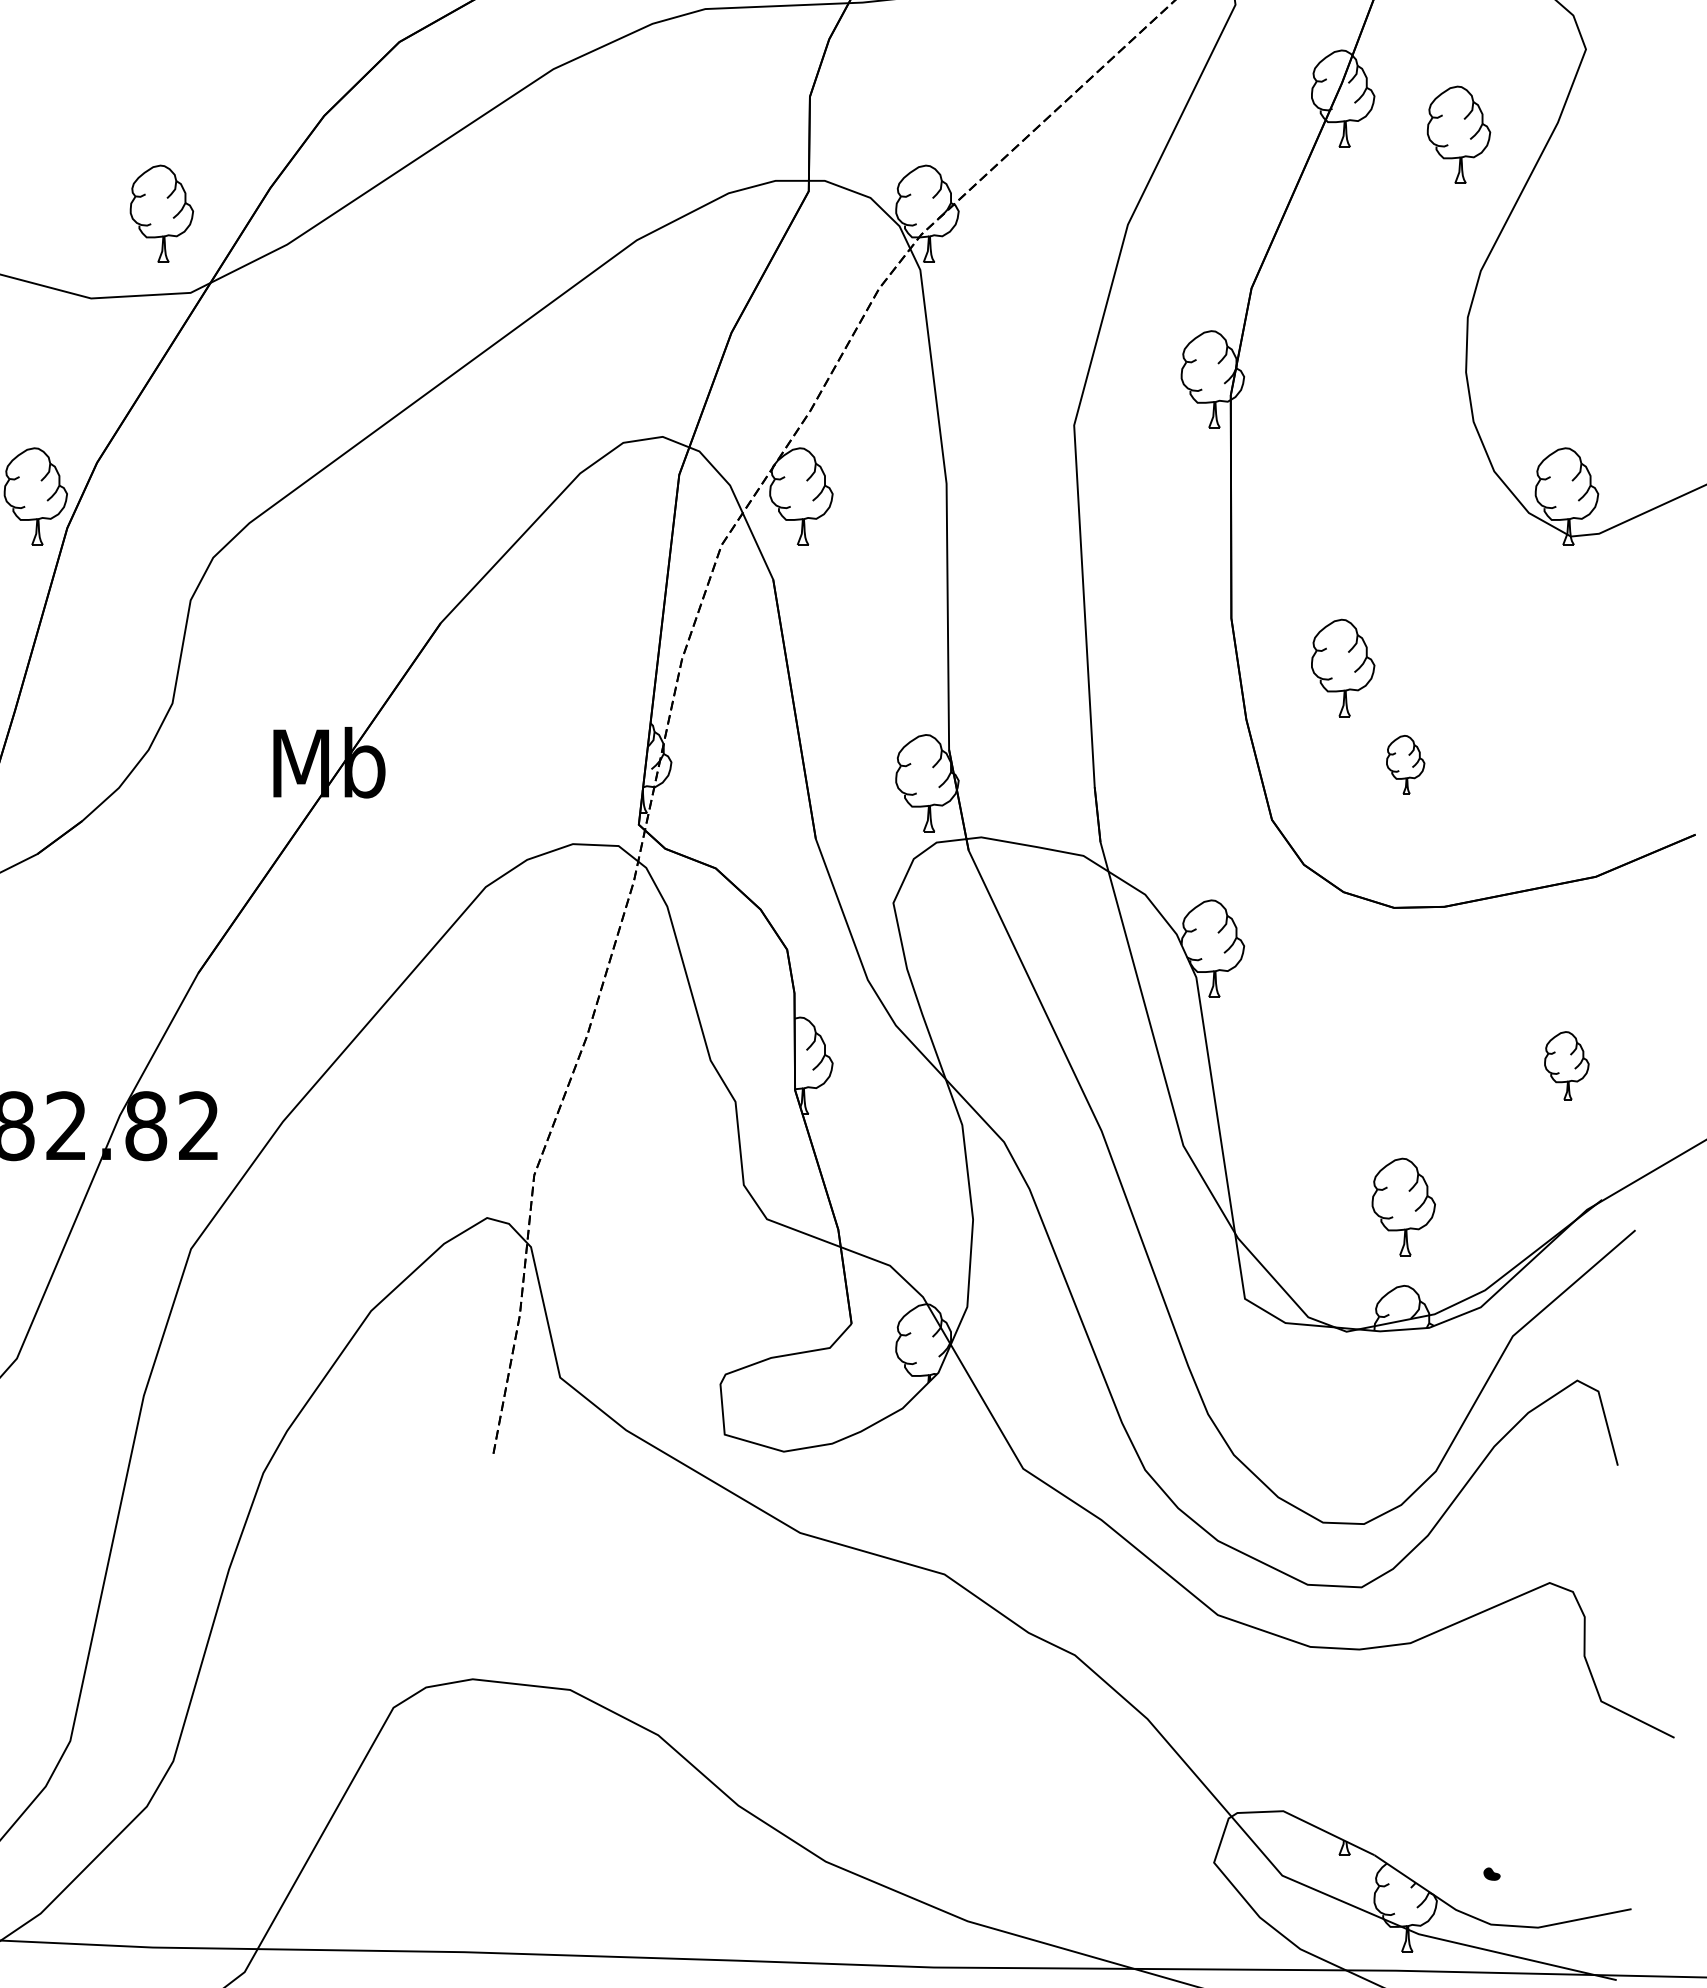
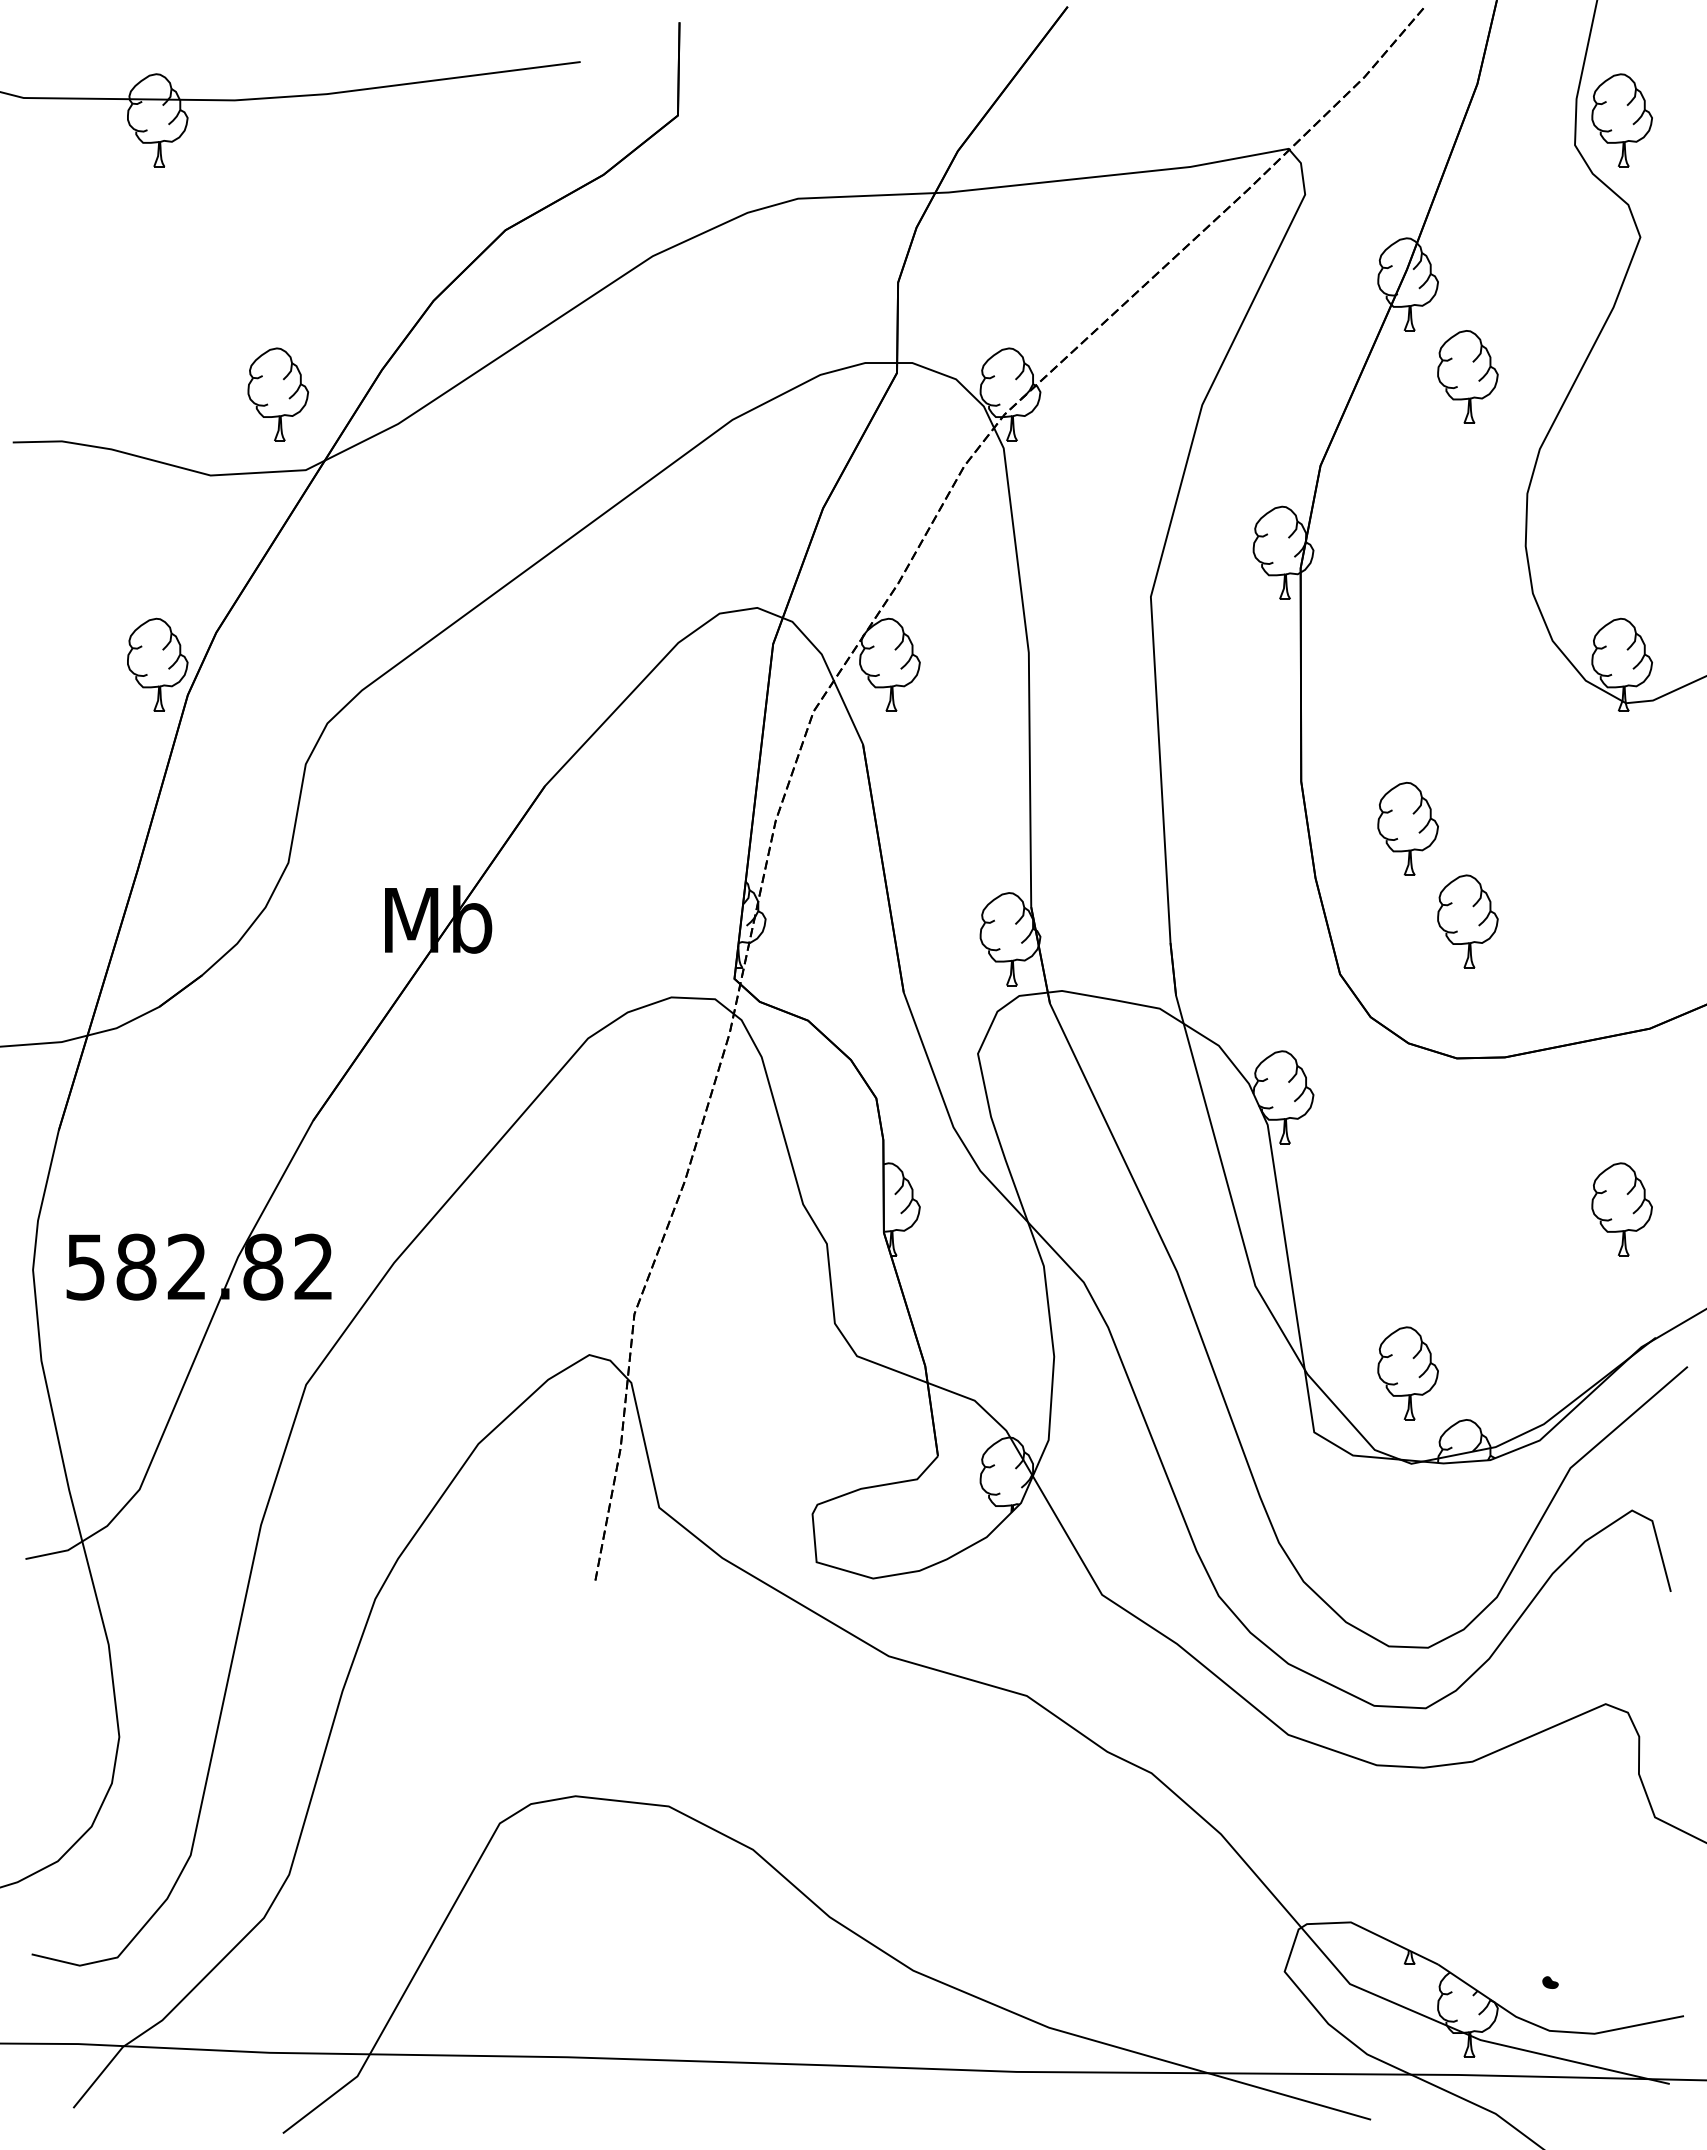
part: (1458, 134) -> (1467, 376), moved
part: (1405, 764) -> (1467, 921), size x1.67
part: (1566, 1065) -> (1621, 1209), size x1.43
part: (1403, 1206) -> (1407, 1373), moved

